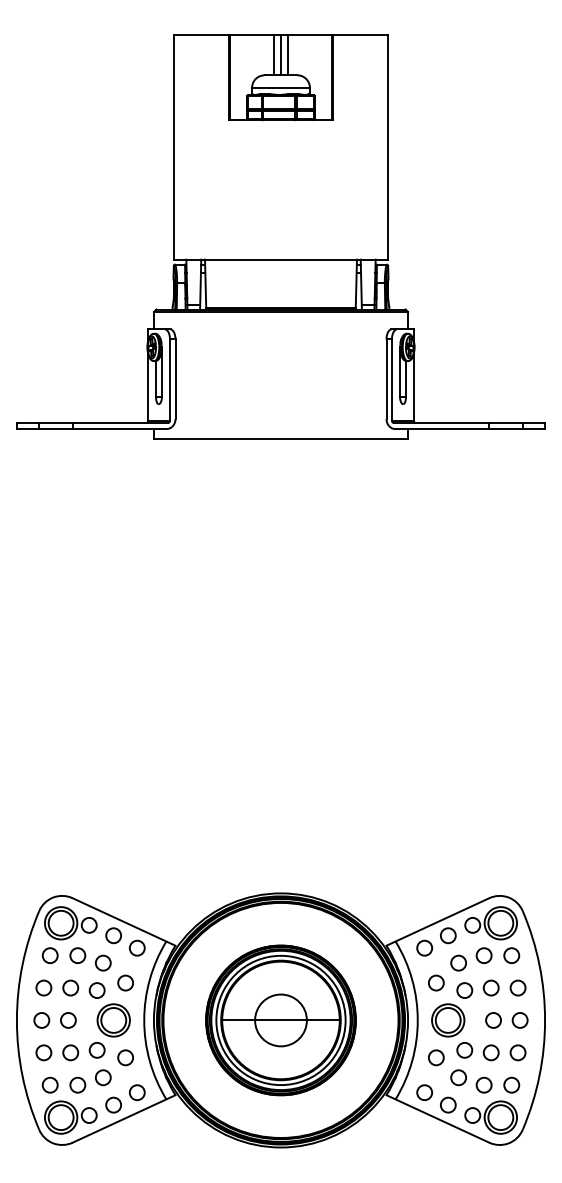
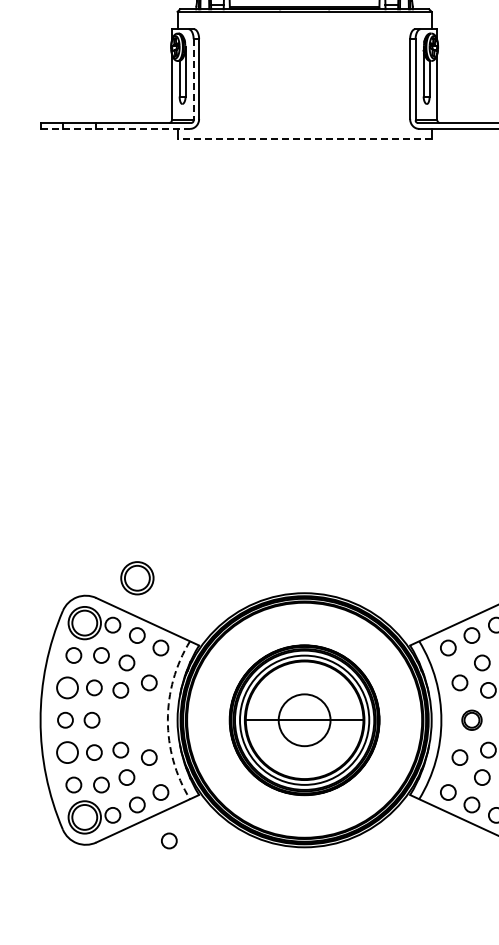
line: (170, 380) -> (194, 80), solid -> dashed
line: (91, 429) -> (115, 129), solid -> dashed
line: (280, 439) -> (304, 139), solid -> dashed
circle: (43, 987) -> (67, 687), size x1.4
part: (113, 1020) -> (137, 578), moved
arc: (144, 1020) -> (168, 720), solid -> dashed
part: (448, 1020) -> (472, 720), size x0.6
circle: (43, 1052) -> (67, 752), size x1.4
circle: (145, 1140) -> (169, 840), added

